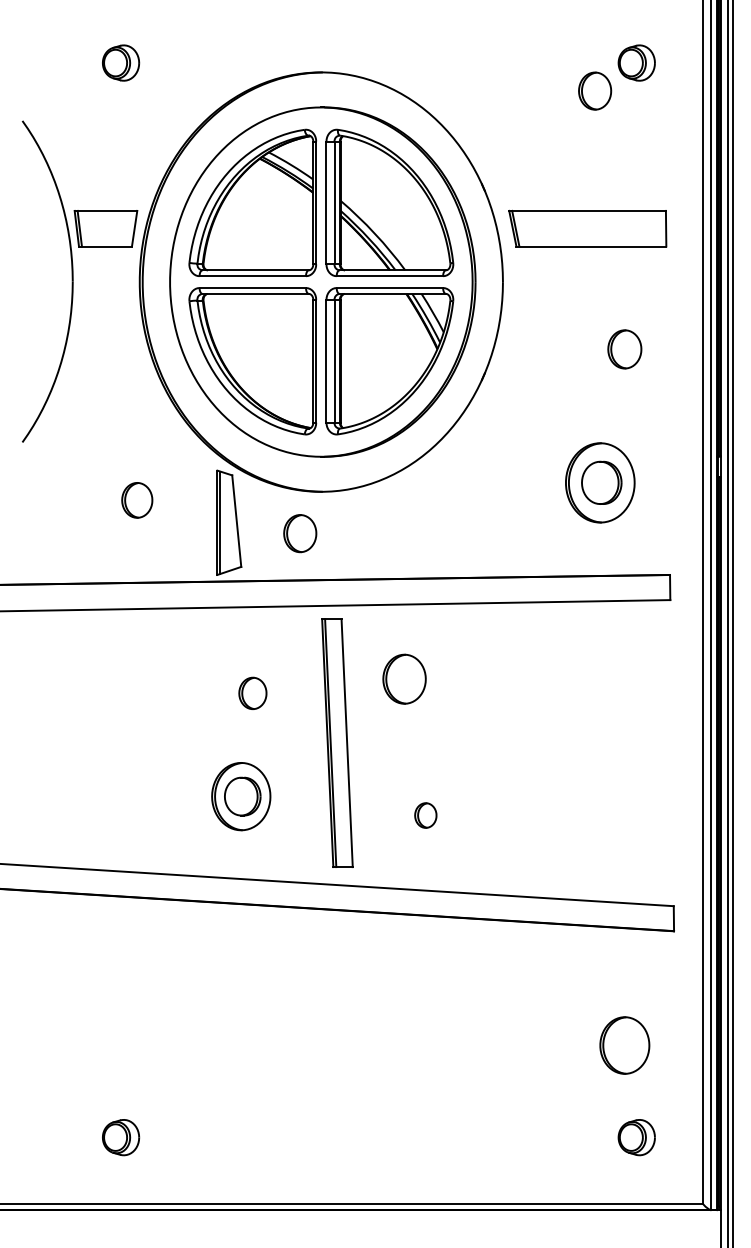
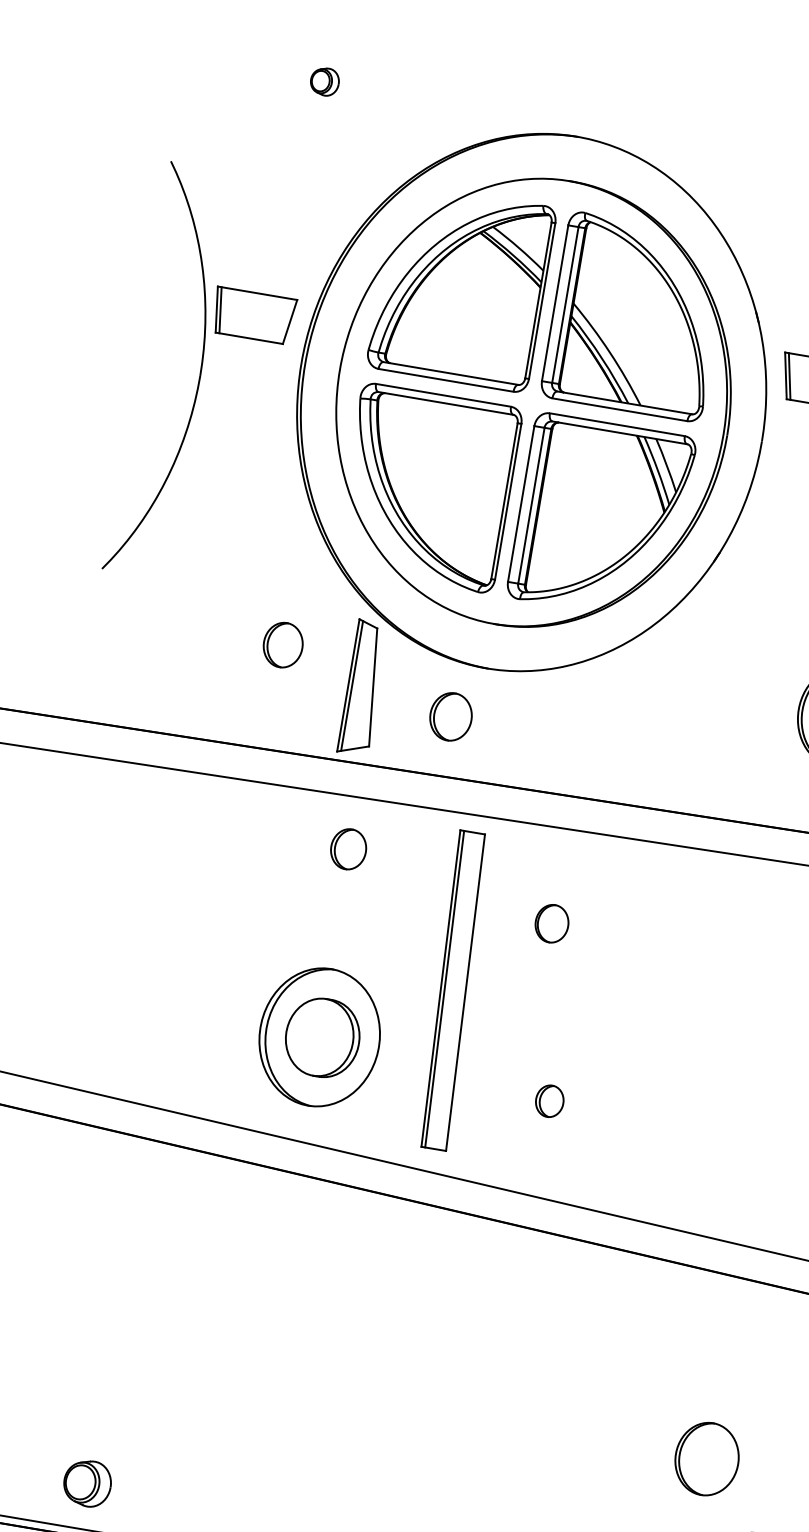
part: (121, 62) -> (325, 81), size x0.6
part: (73, 281) -> (201, 375), moved
part: (137, 500) -> (283, 645), moved
part: (404, 678) -> (552, 922), size x0.6
part: (252, 692) -> (348, 848), moved
part: (241, 796) -> (320, 1037), size x1.6
part: (624, 1045) -> (706, 1458), moved
part: (121, 1137) -> (88, 1483), moved

